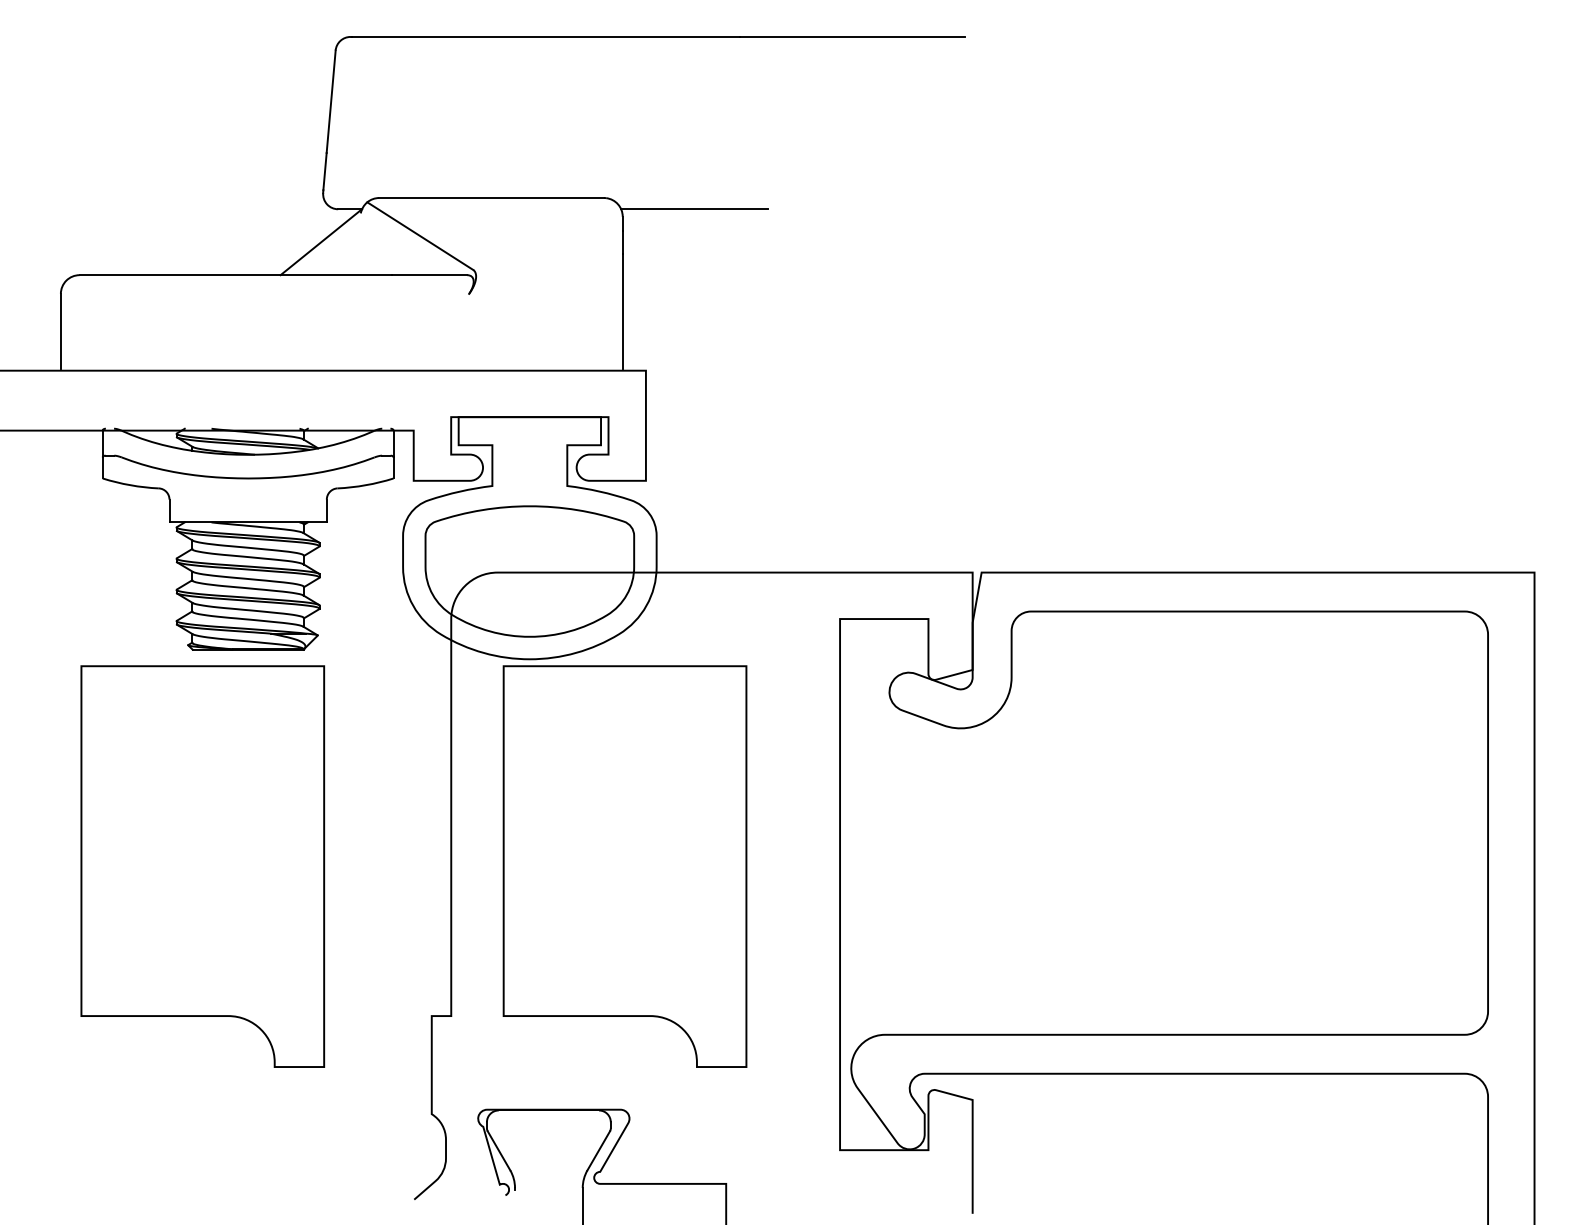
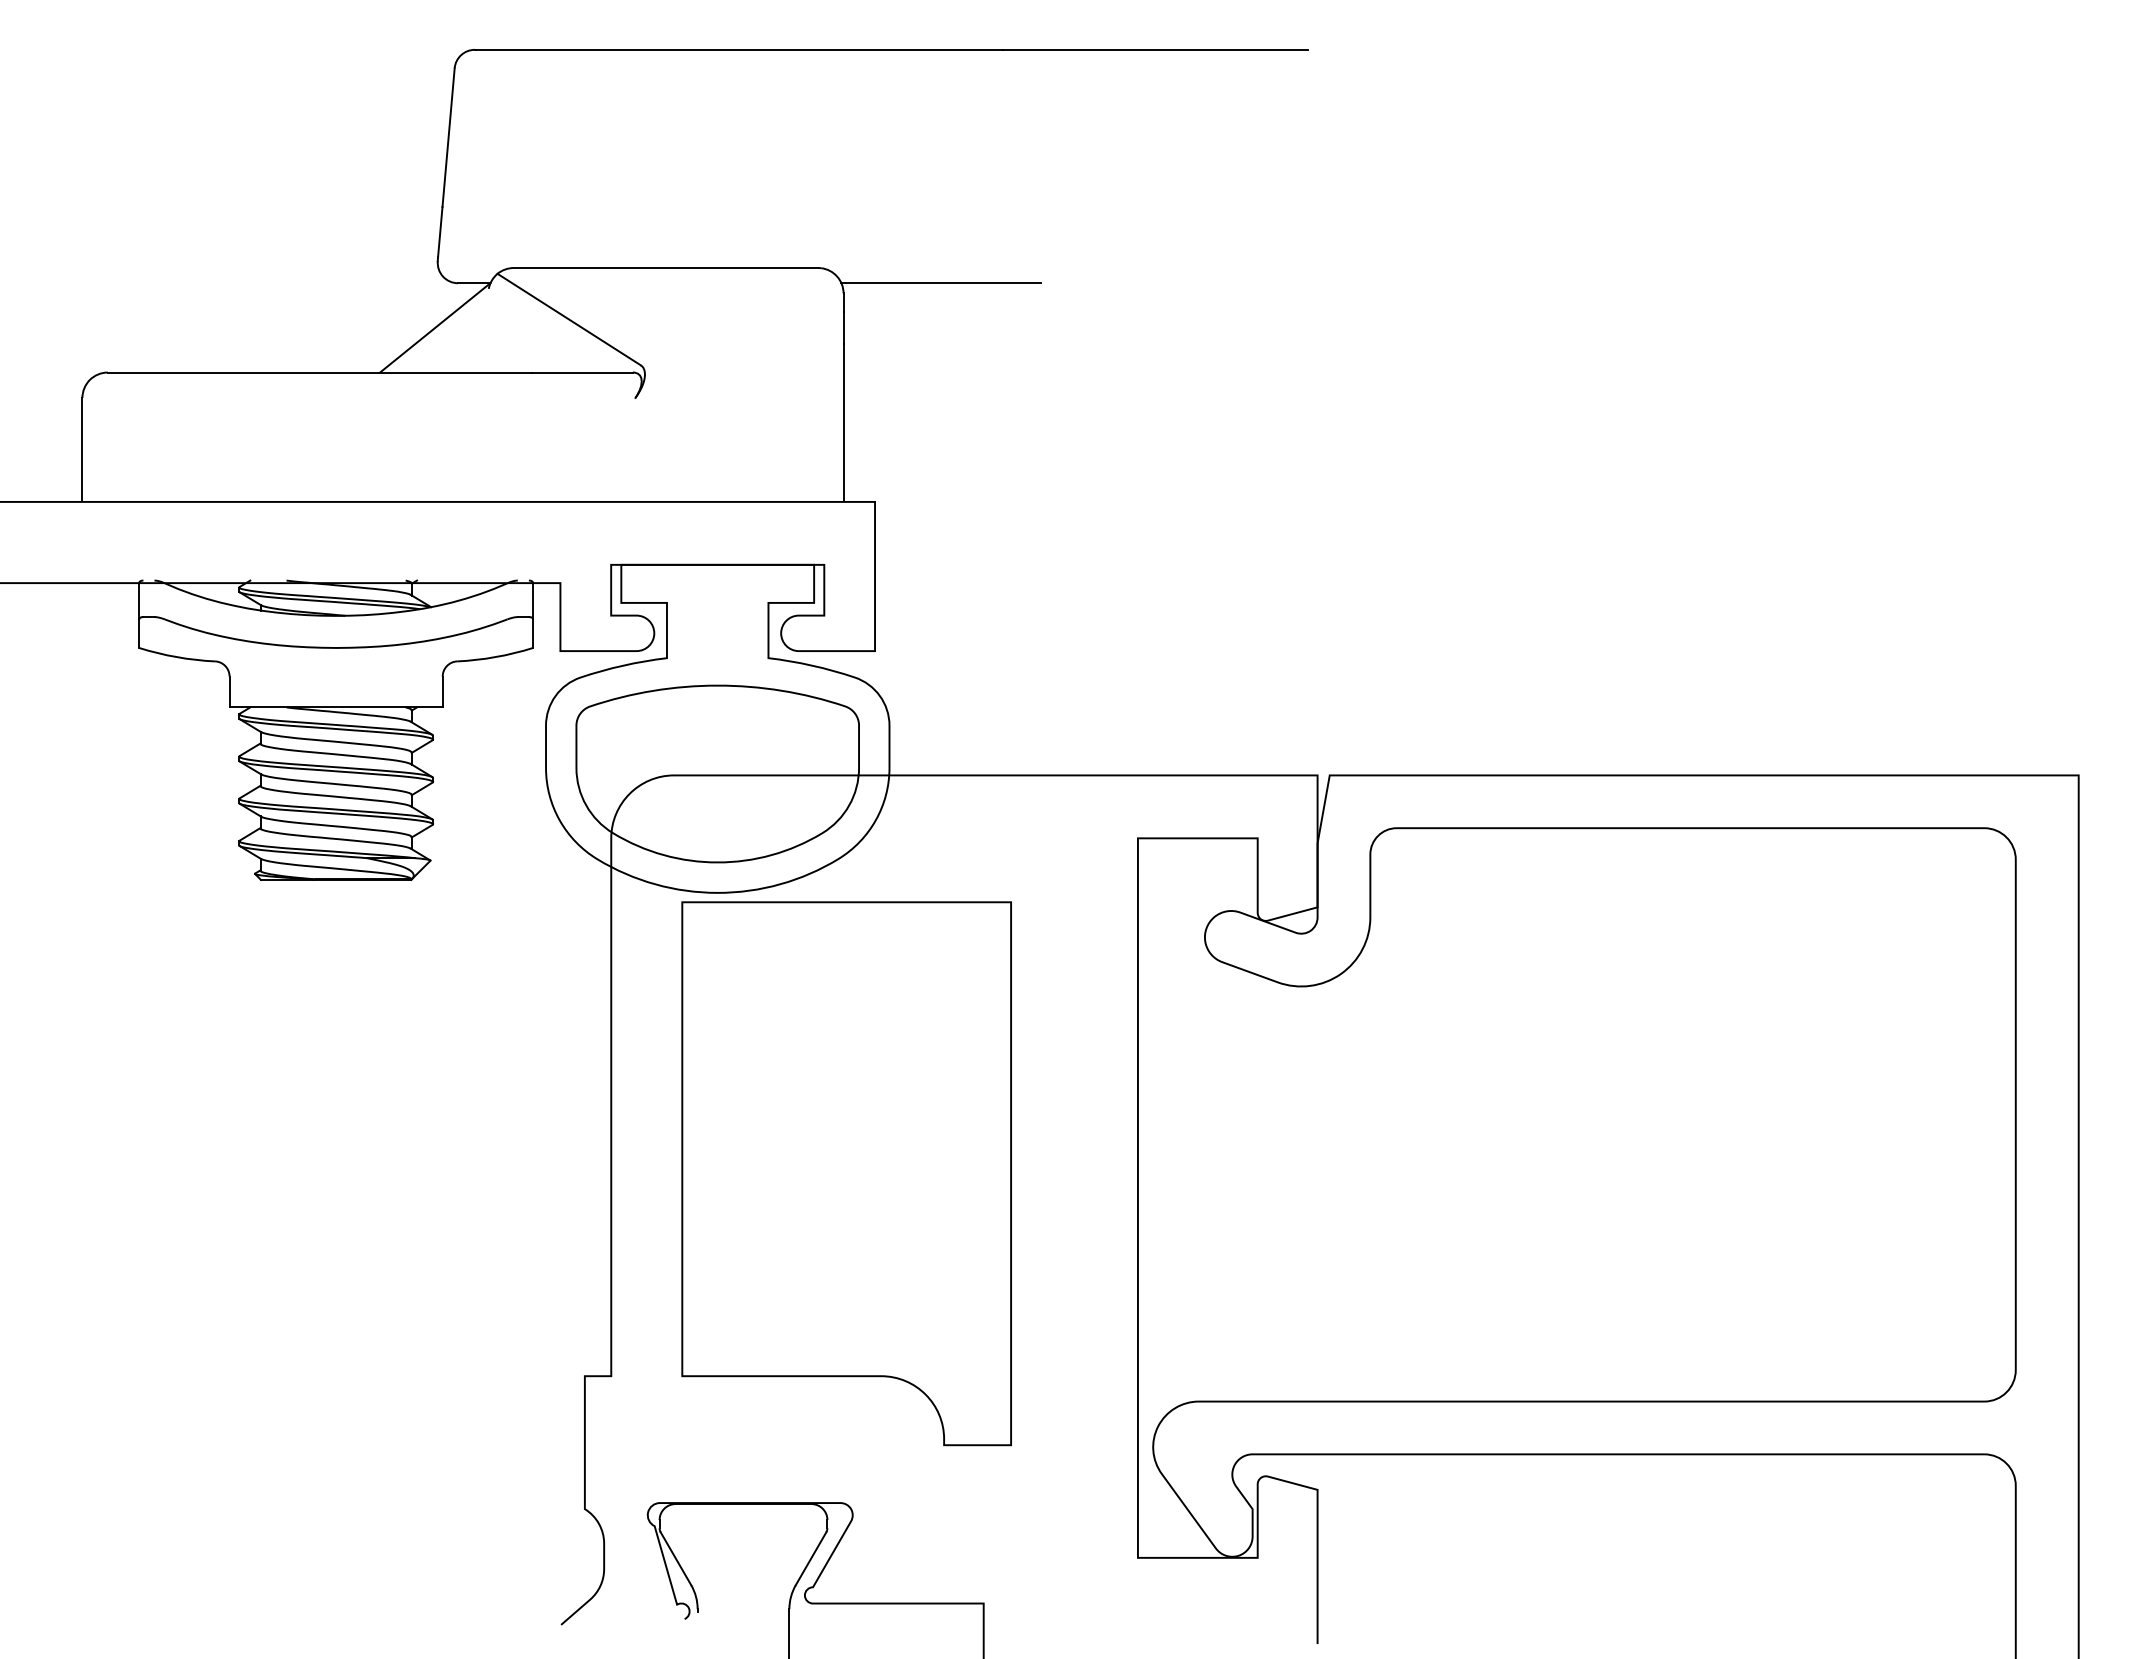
part: (202, 866) -> (274, 1173), removed

